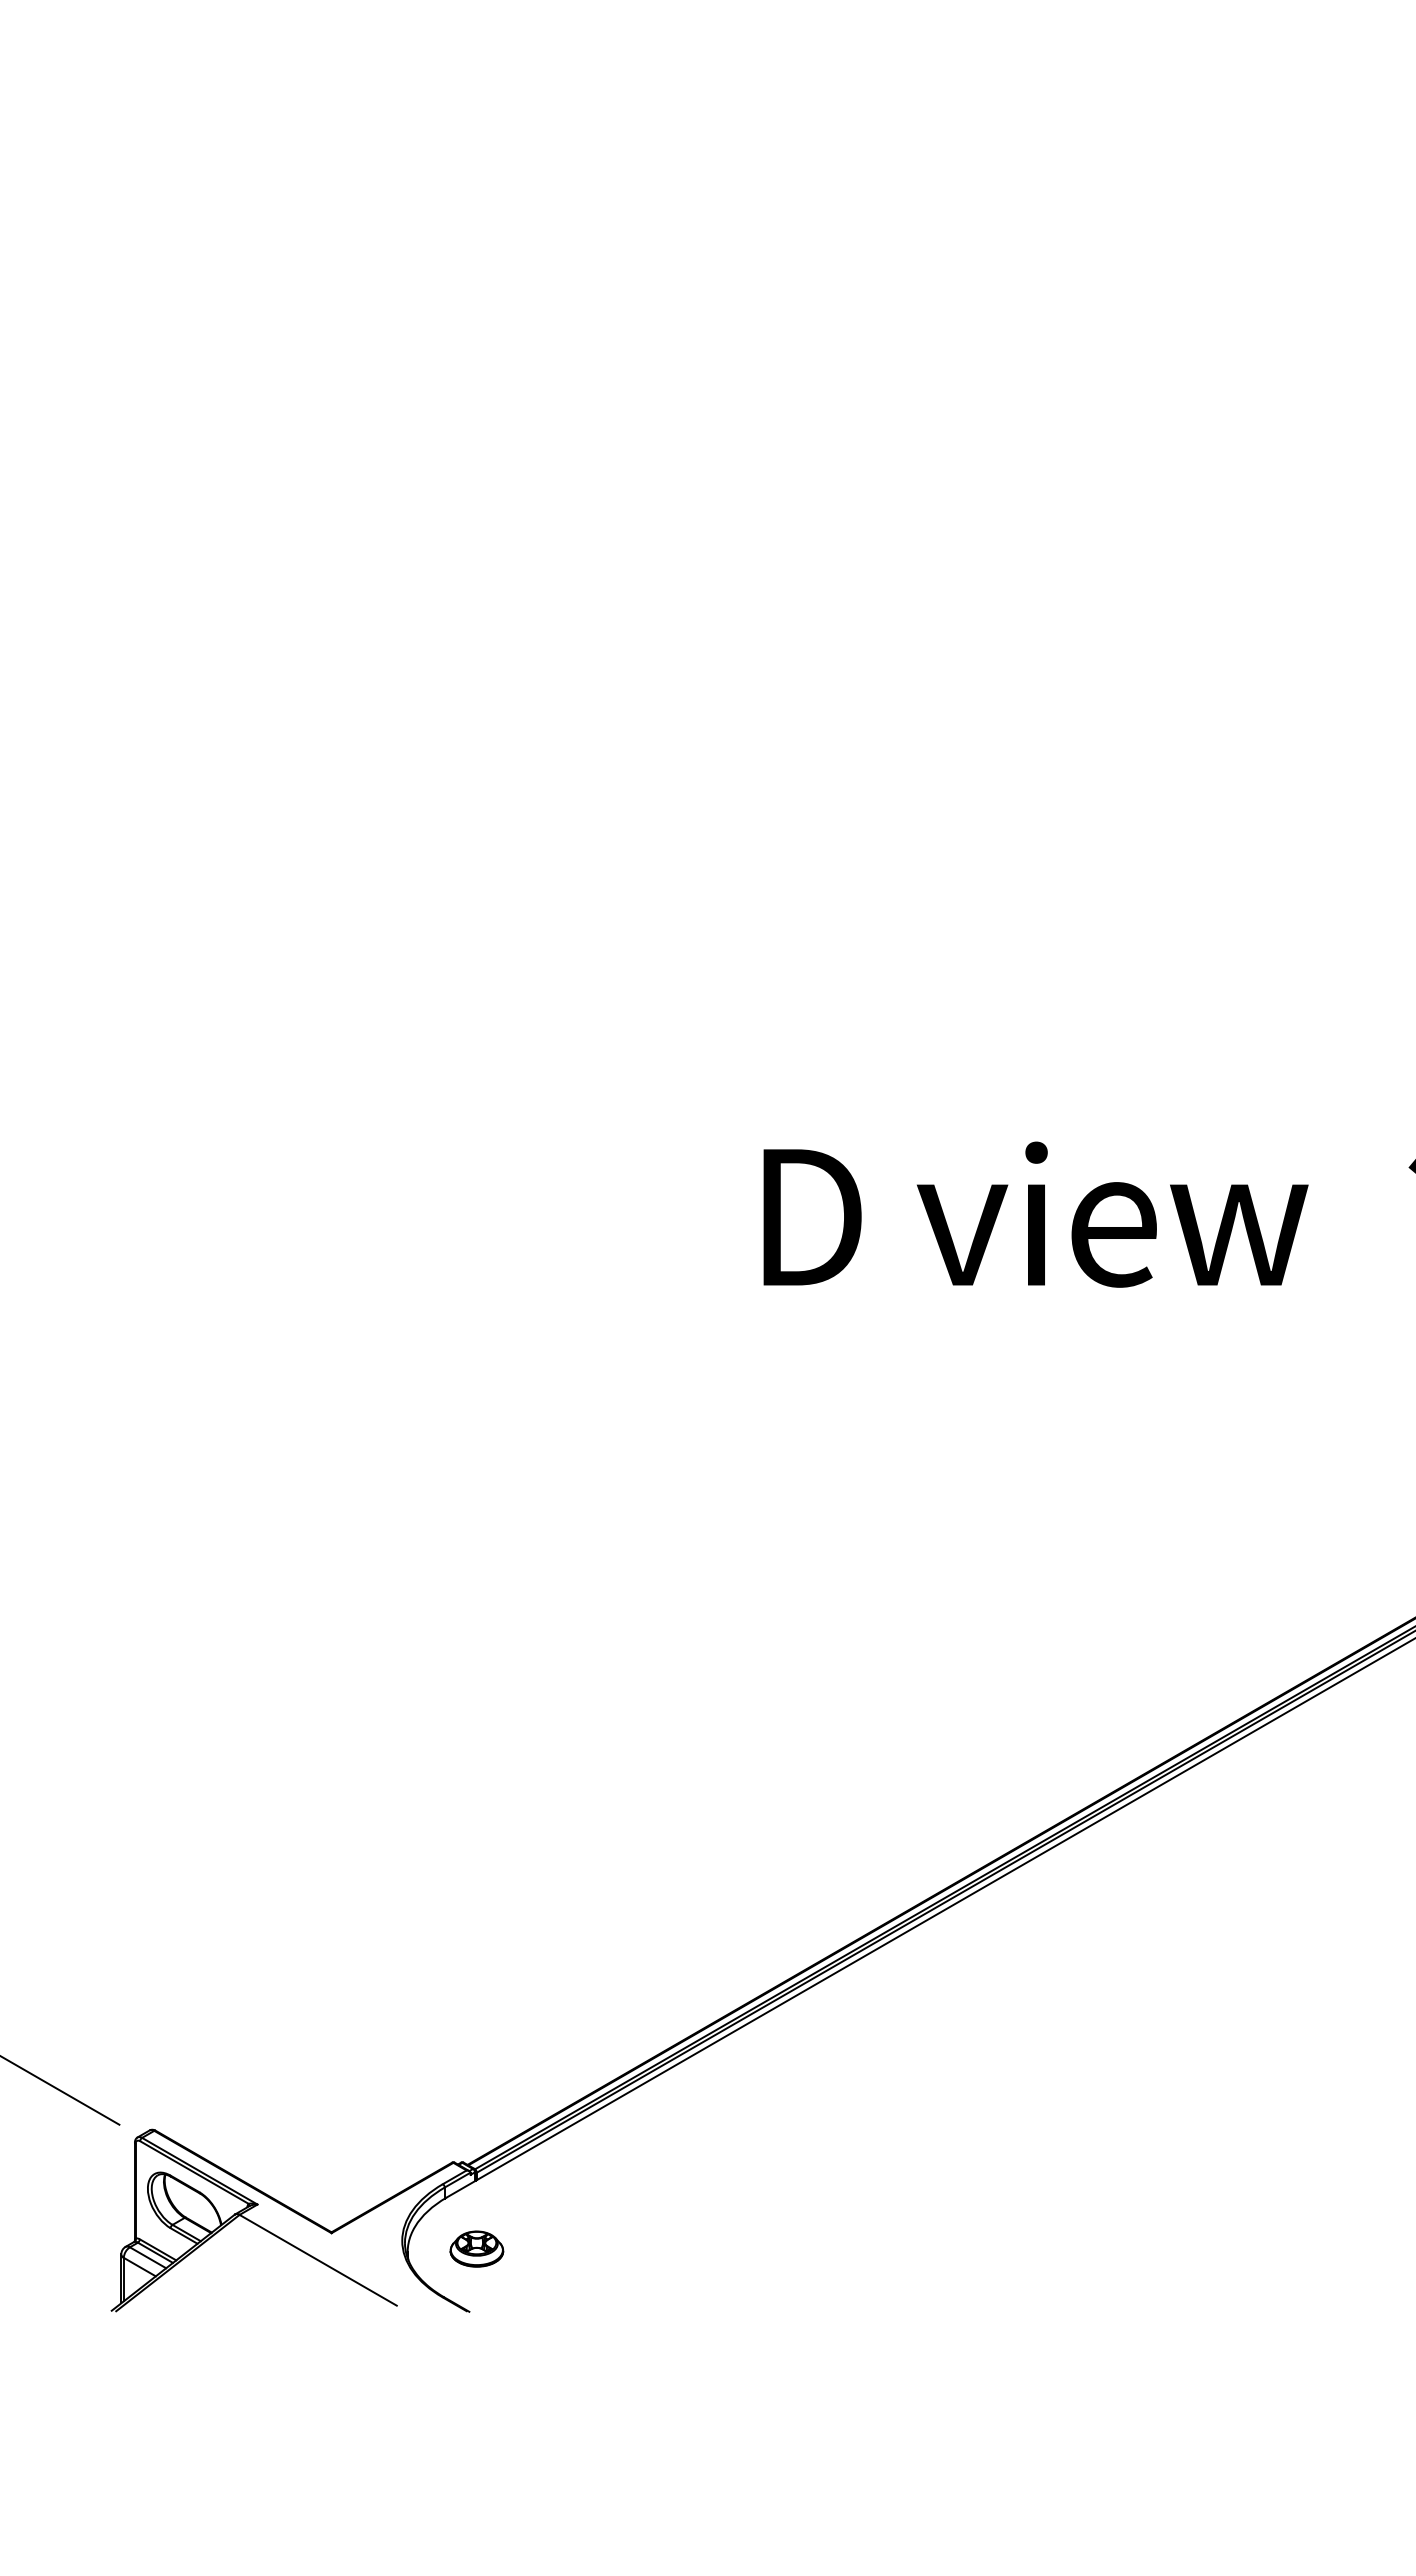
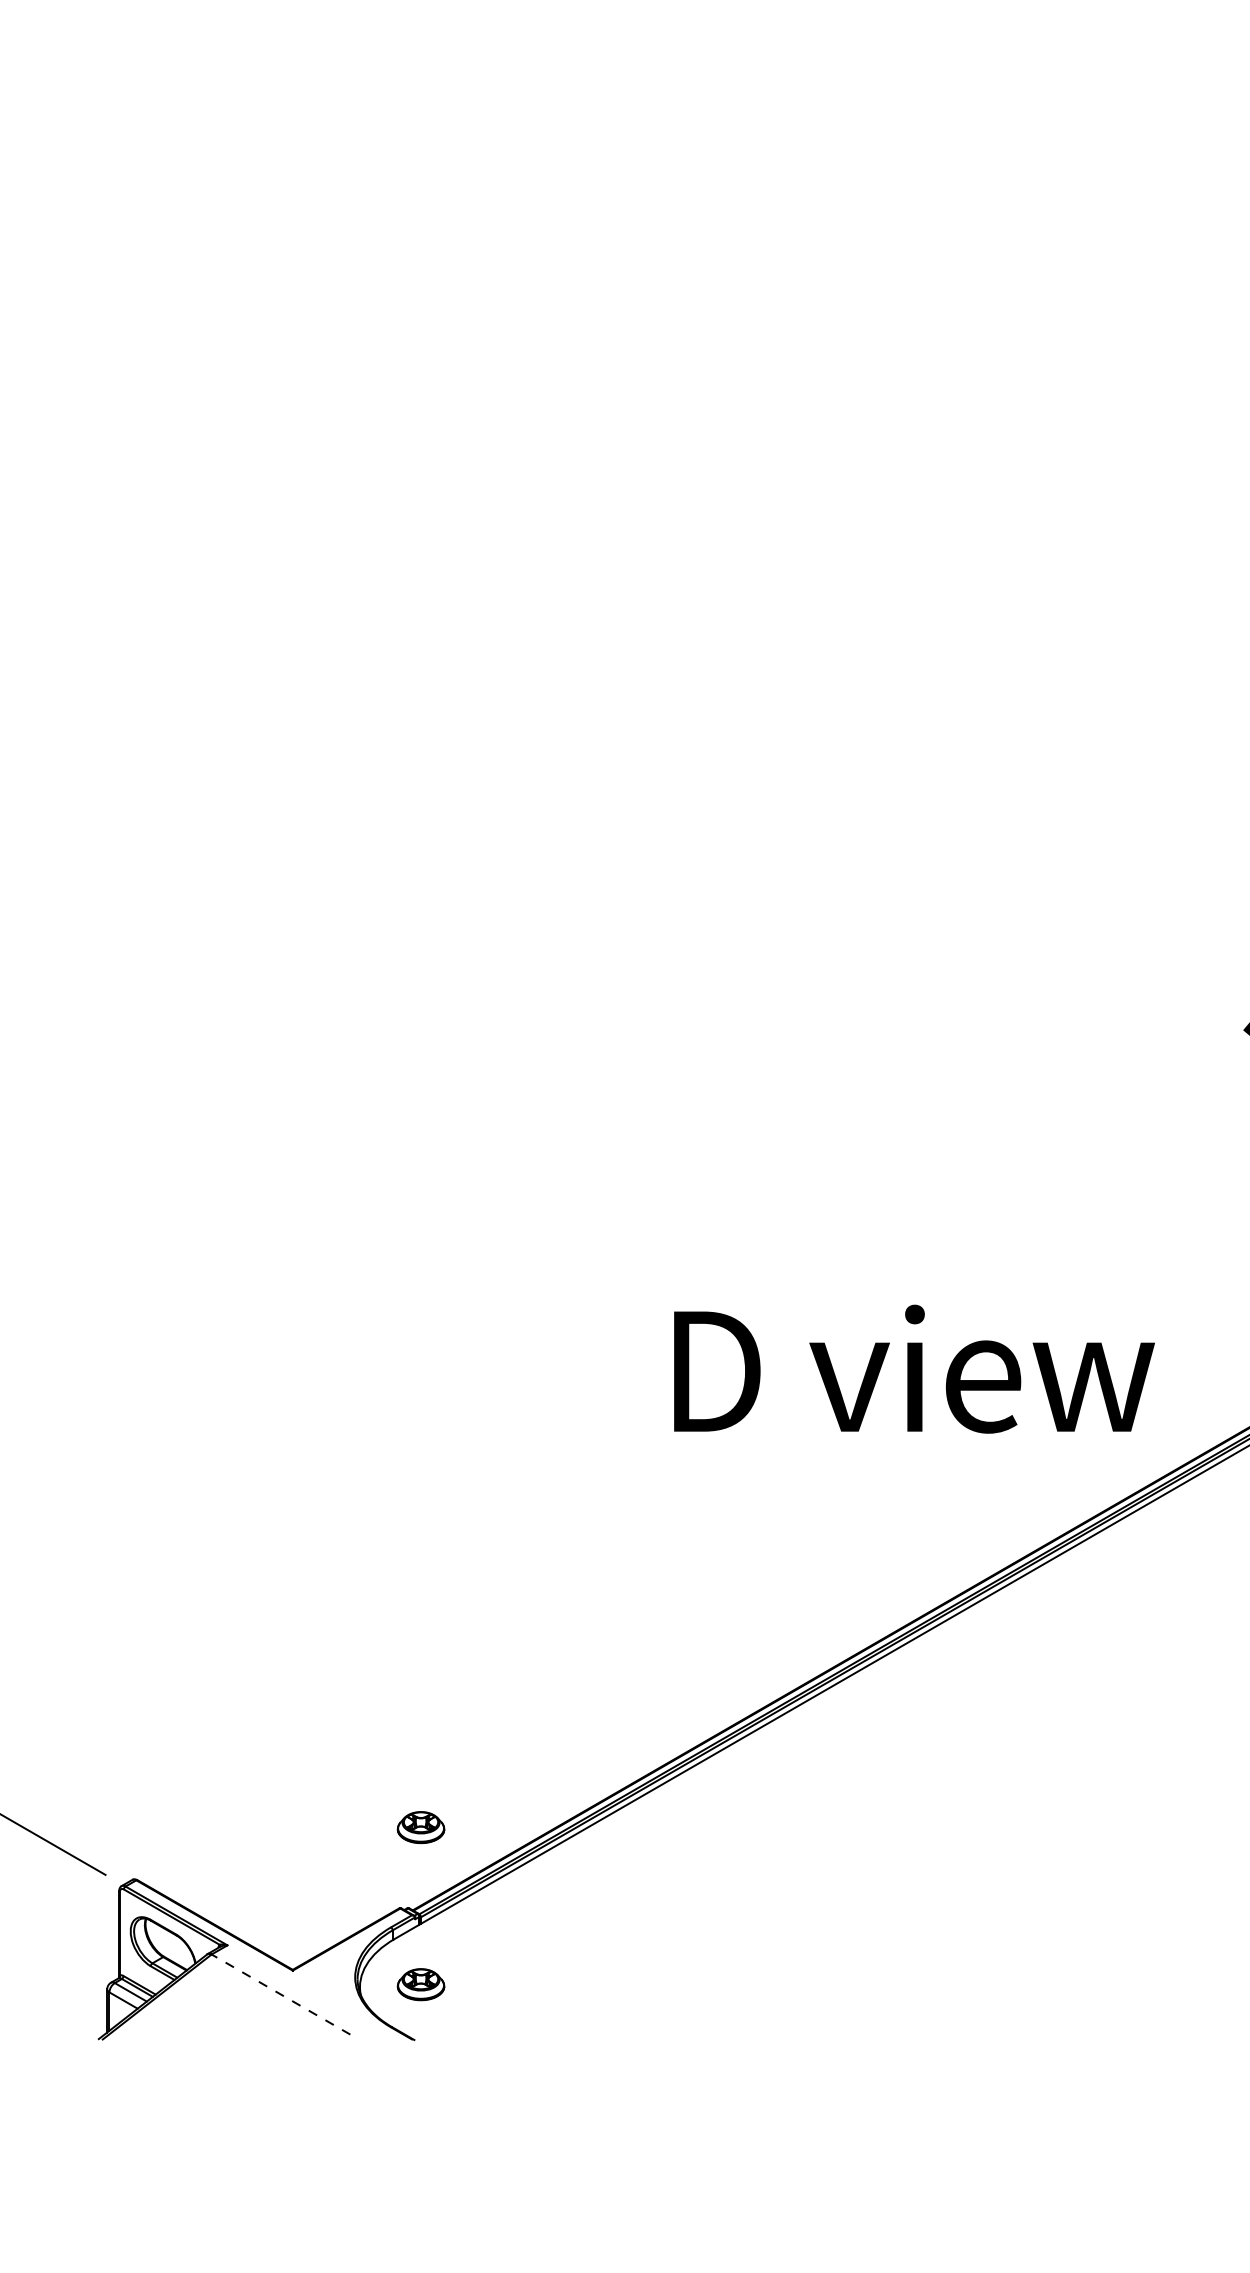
text: (1035, 1214) -> (914, 1369), moved
part: (476, 2070) -> (420, 1827), added
line: (318, 2260) -> (281, 1994), solid -> dashed

